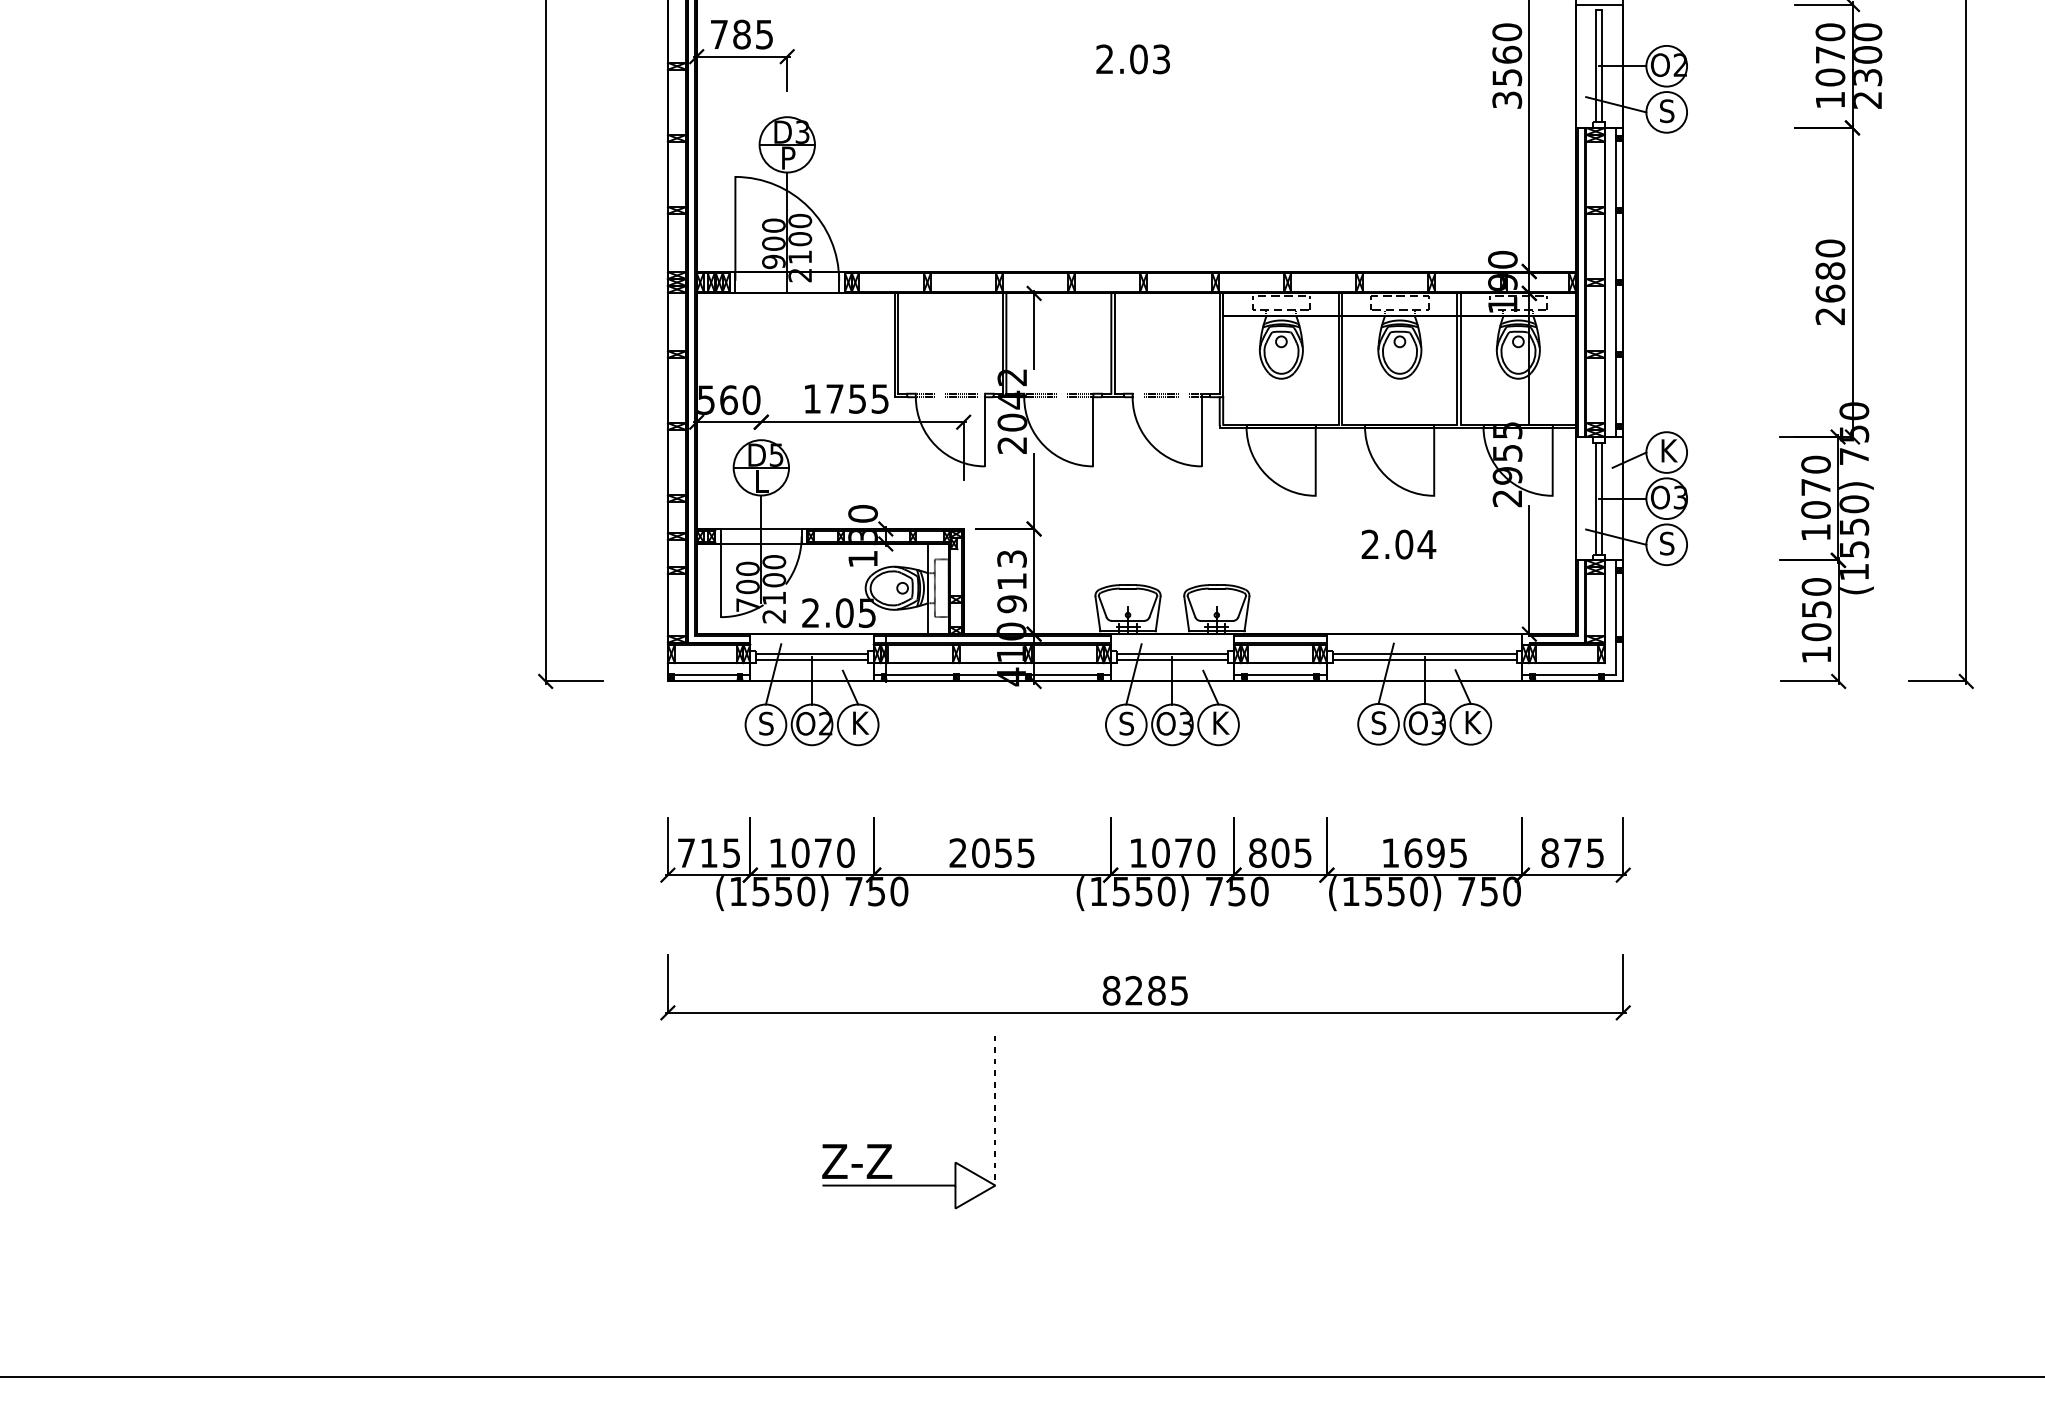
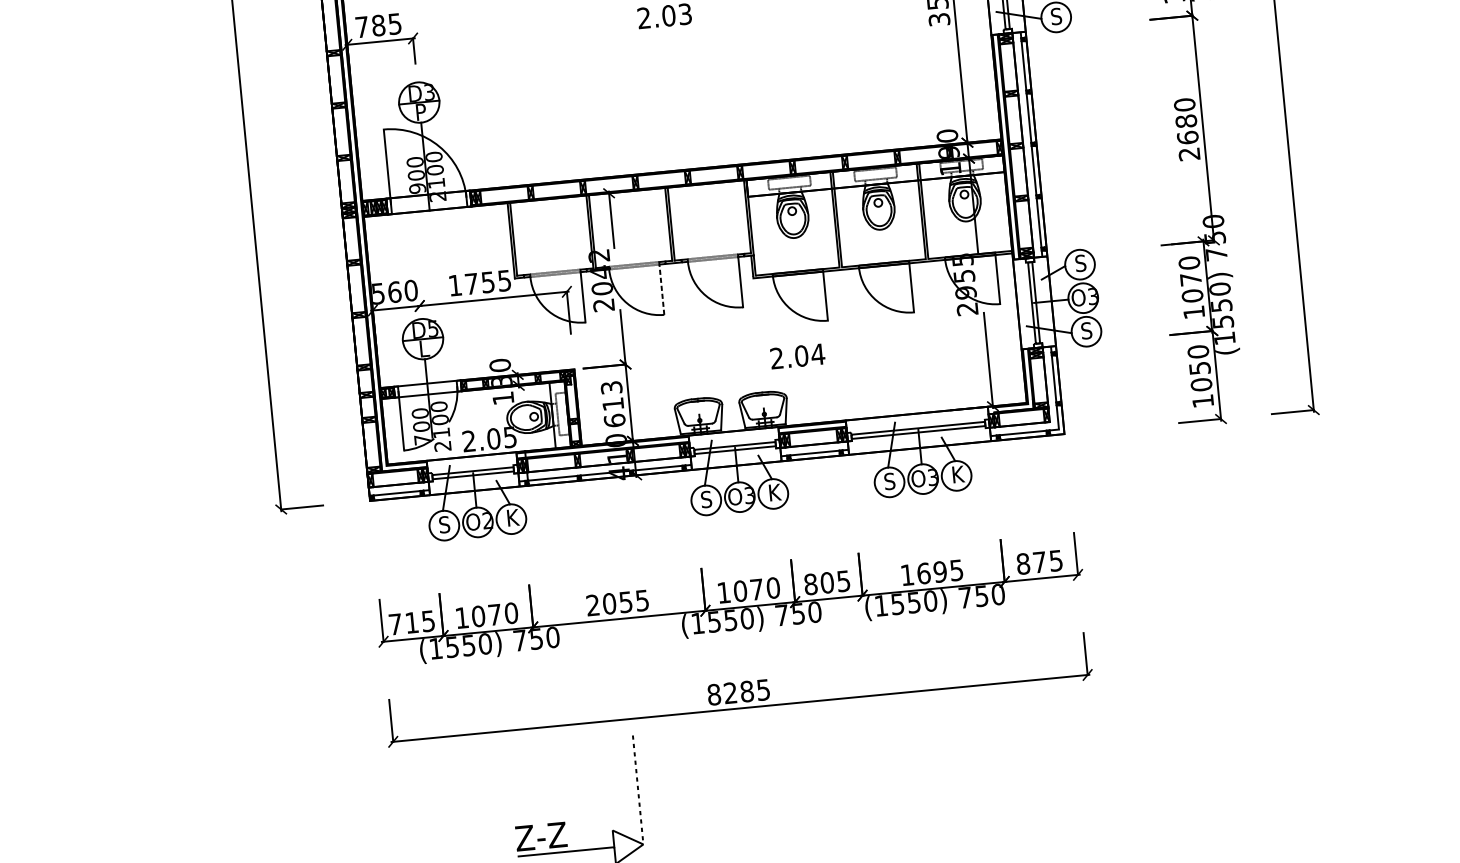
line: (1093, 431) -> (661, 289), solid -> dashed
text: (1668, 450) -> (1081, 263), K -> S
text: (1398, 544) -> (797, 356), moved
text: (1011, 604) -> (614, 420), 913 -> 613

